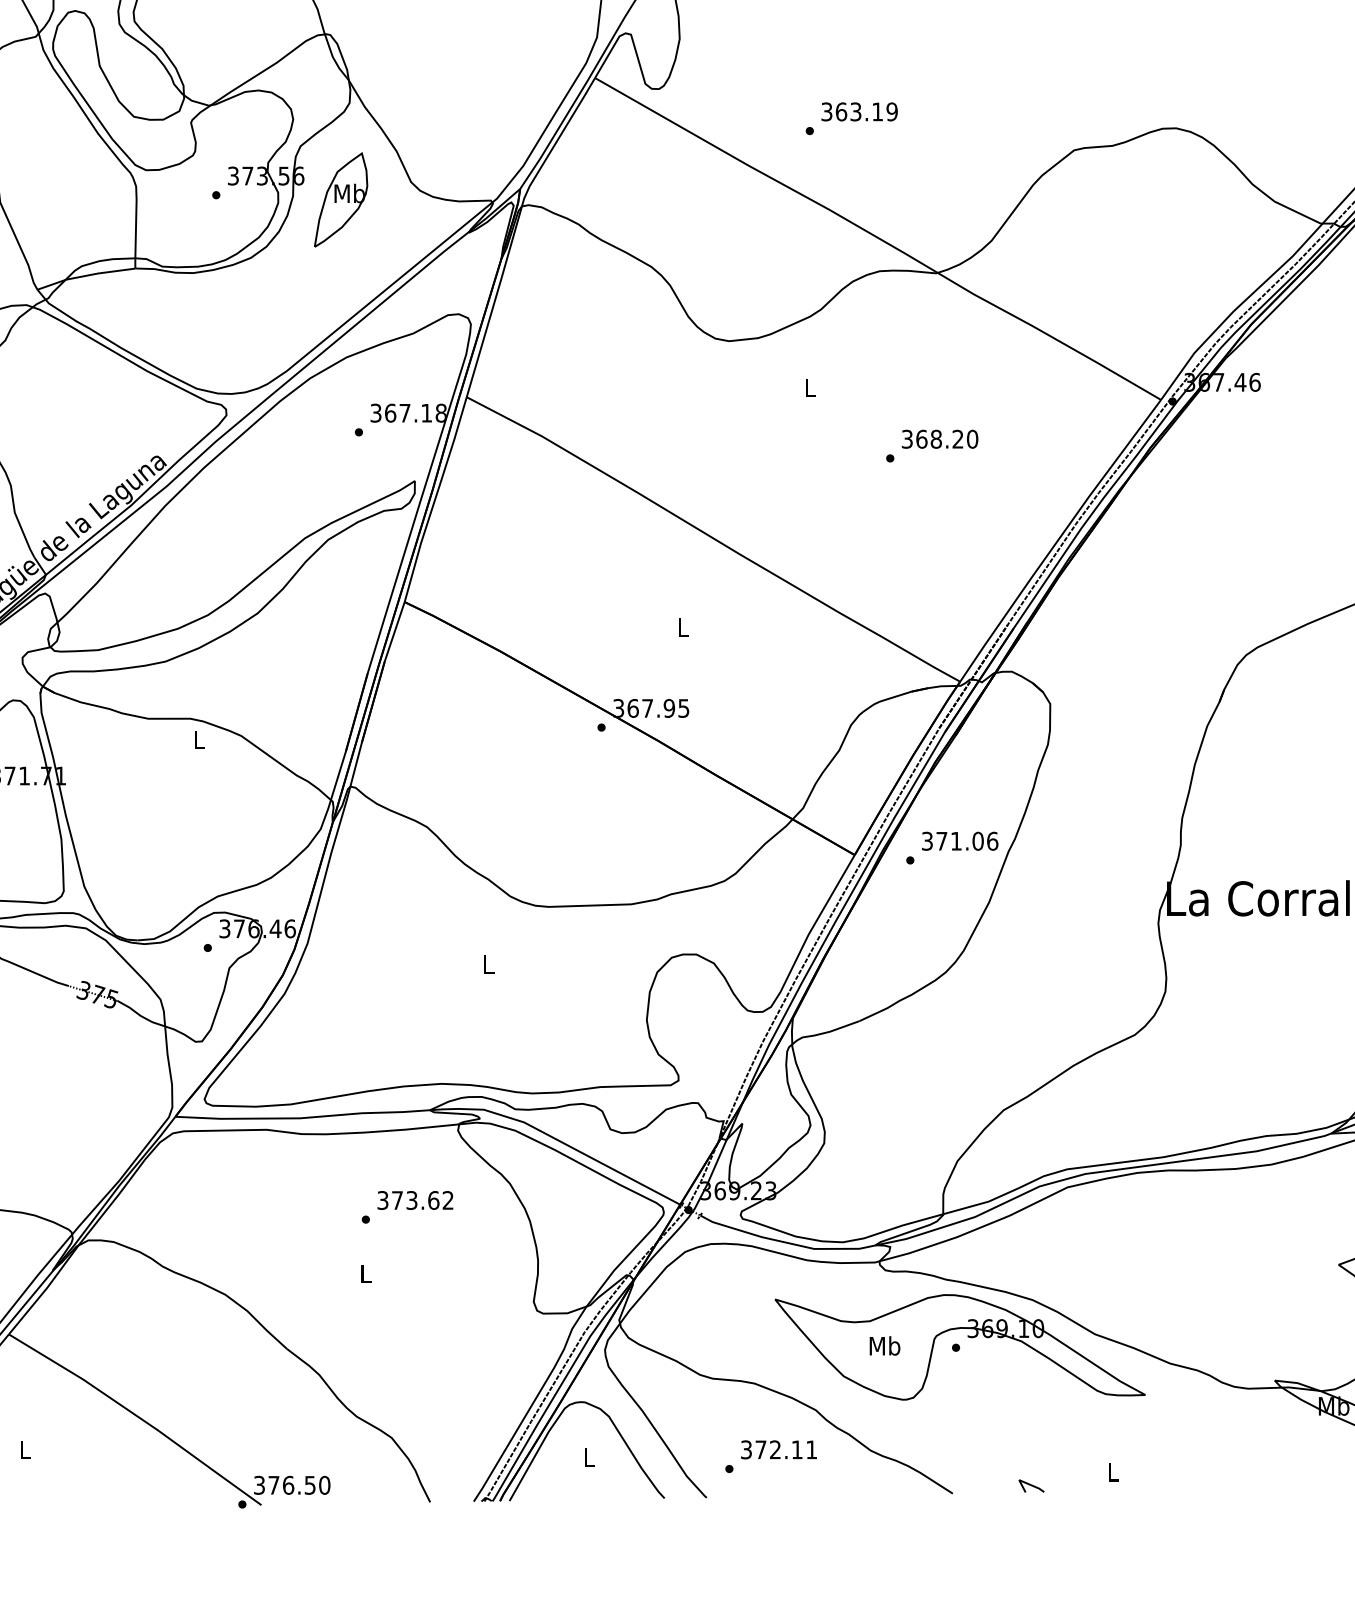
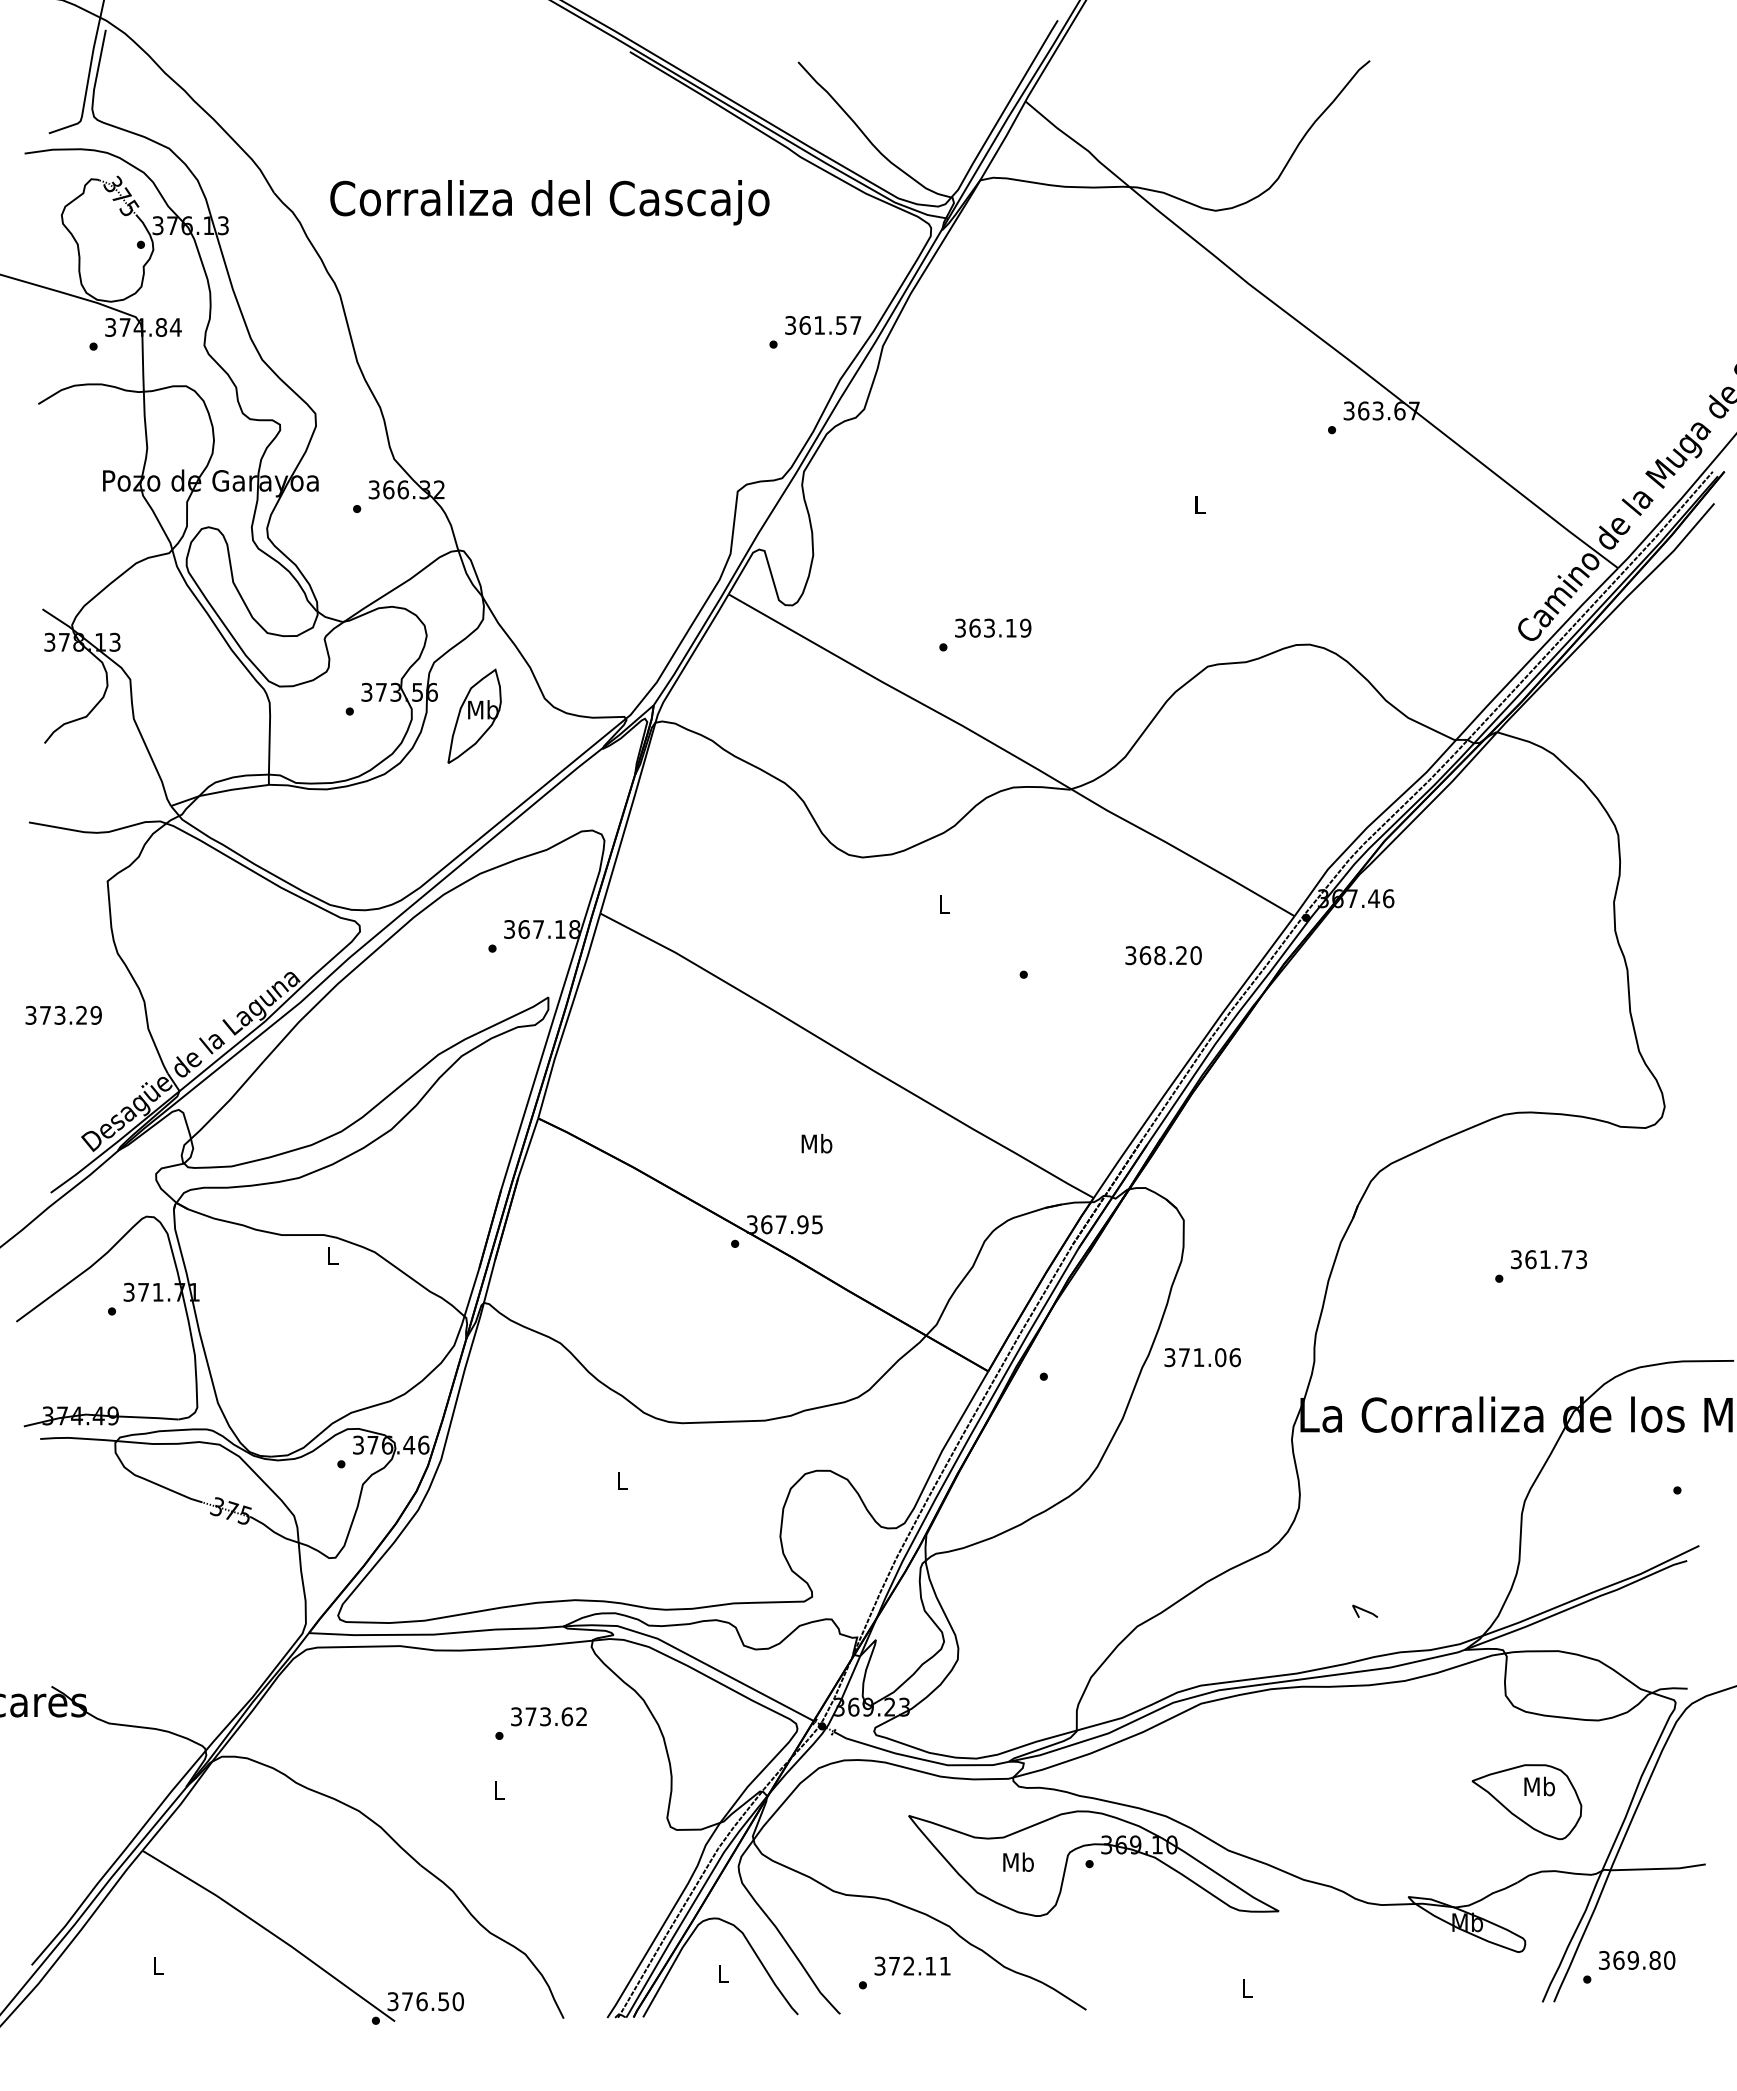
text: (939, 439) -> (1163, 955), moved
text: (682, 627) -> (816, 1143), L -> Mb
text: (959, 841) -> (1202, 1357), moved
line: (1031, 1485) -> (1365, 1610), moved

